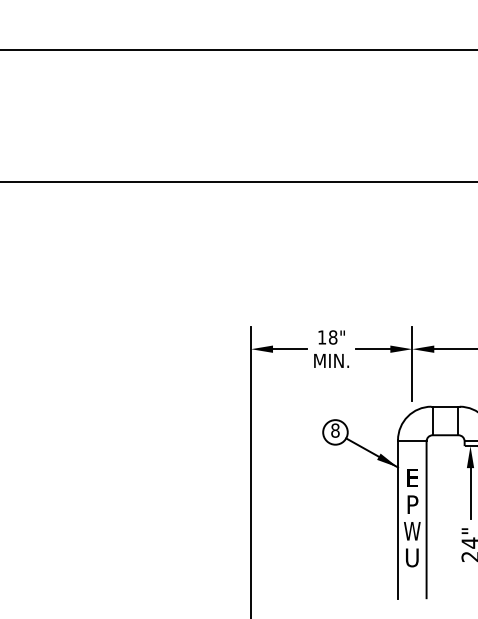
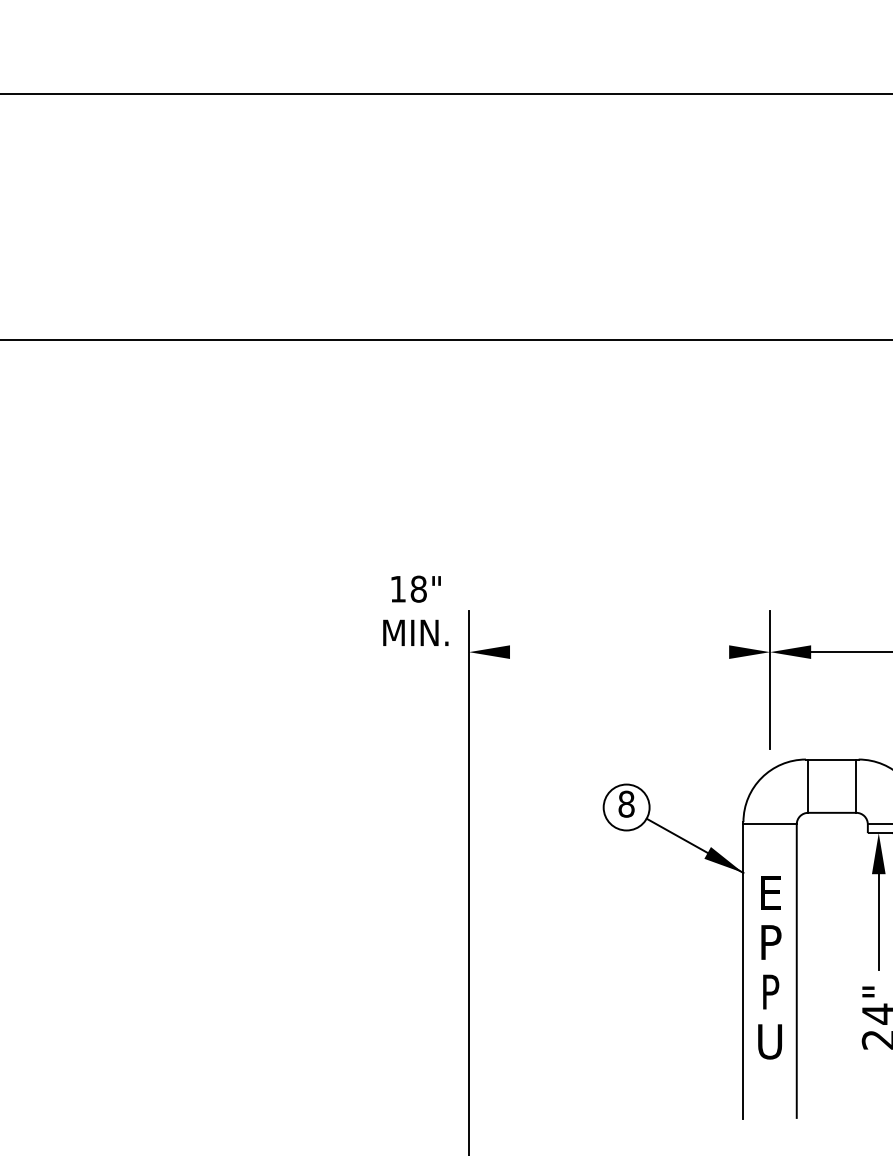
text: (331, 348) -> (415, 609), moved
line: (290, 349) -> (542, 652), removed
line: (372, 349) -> (695, 652), removed
text: (412, 531) -> (770, 992), W -> P

